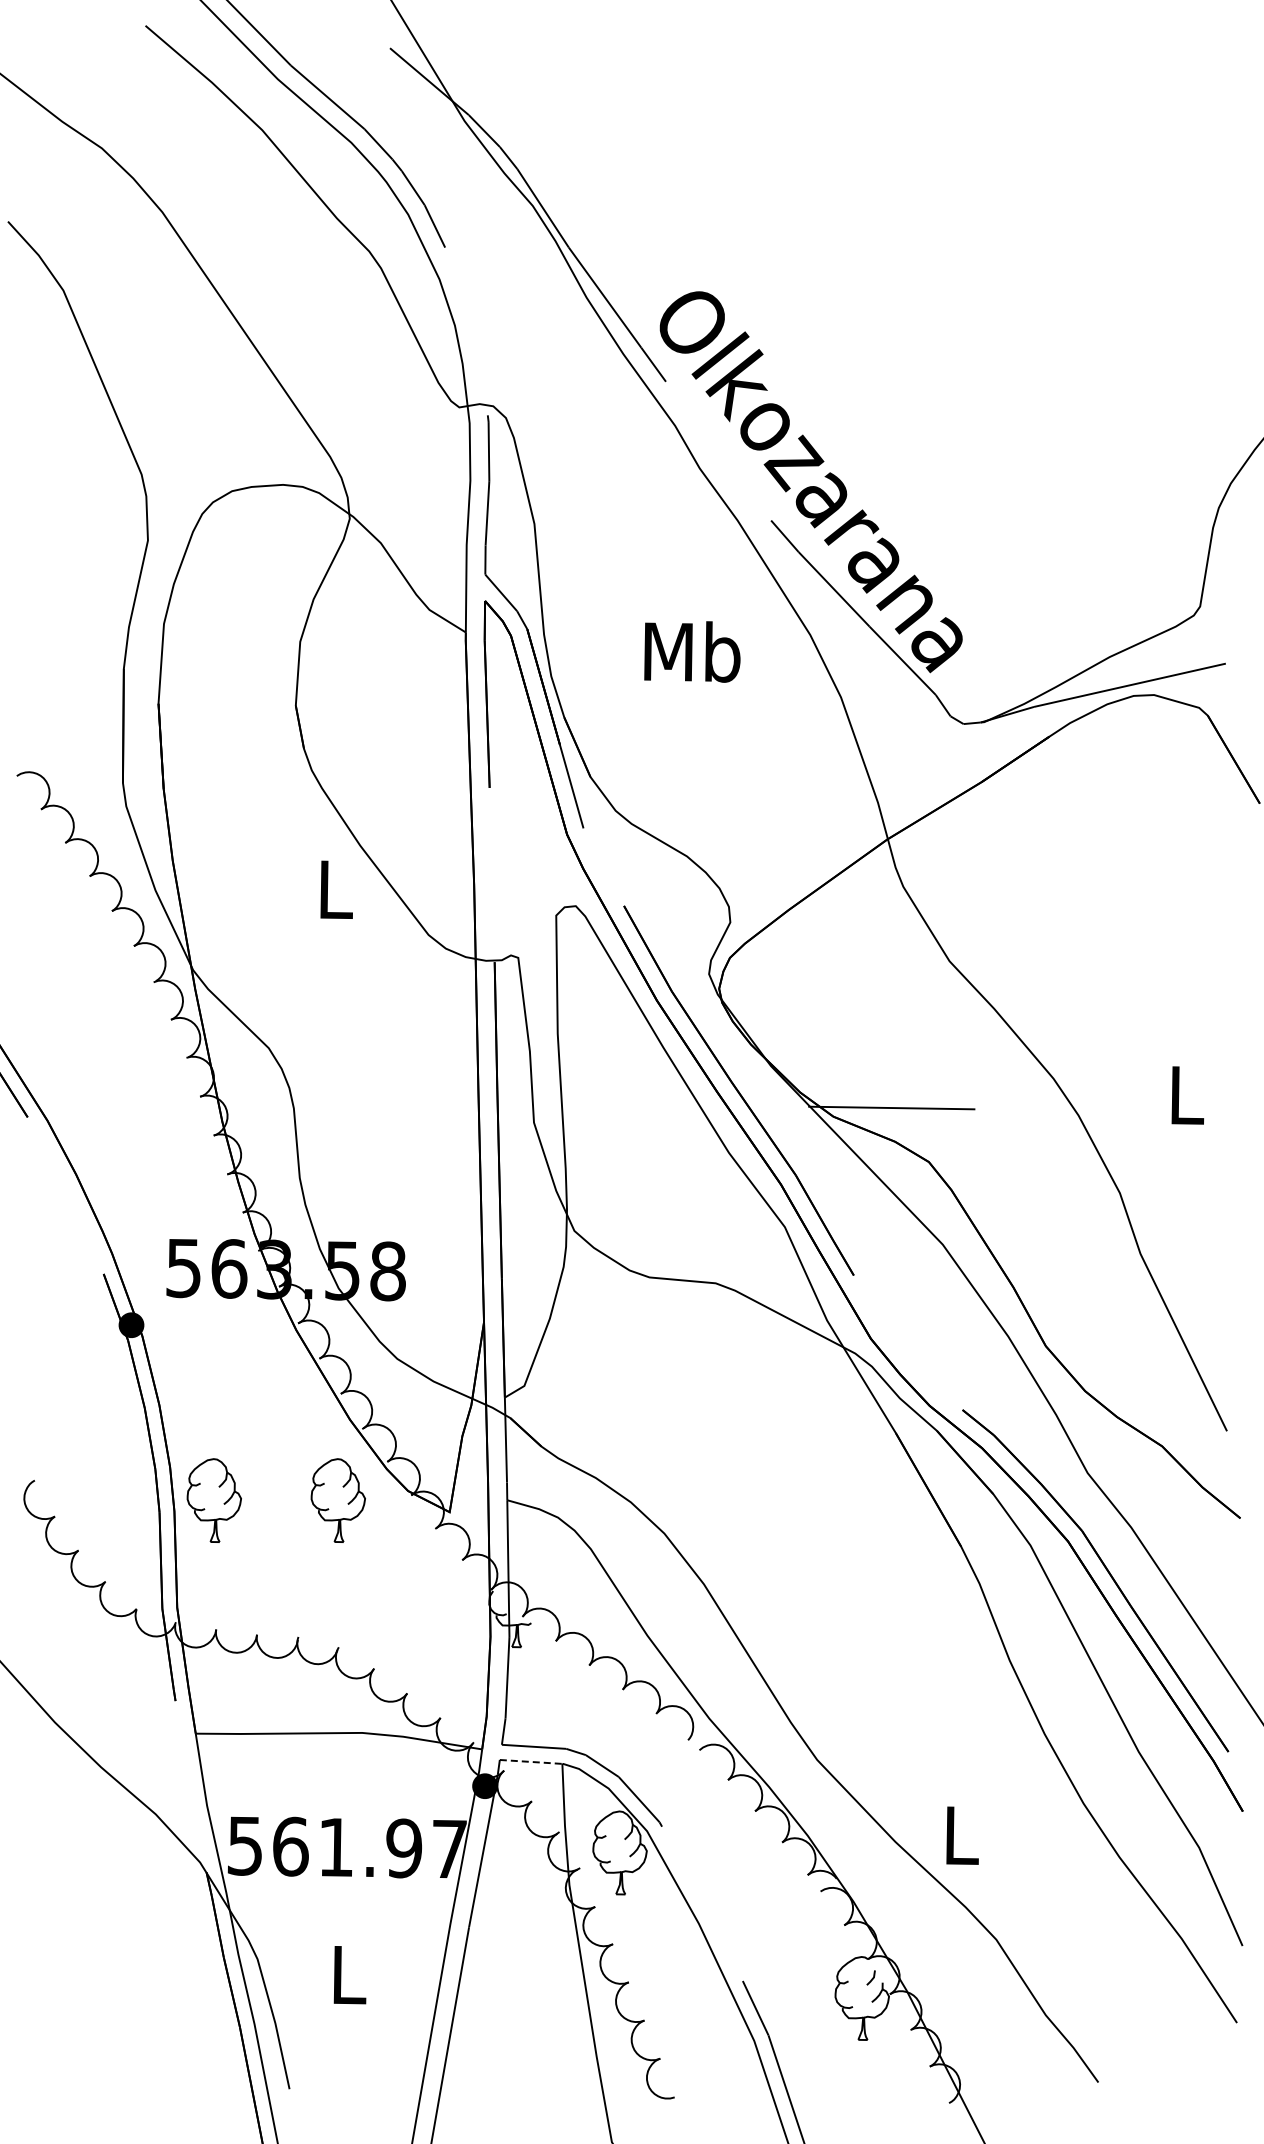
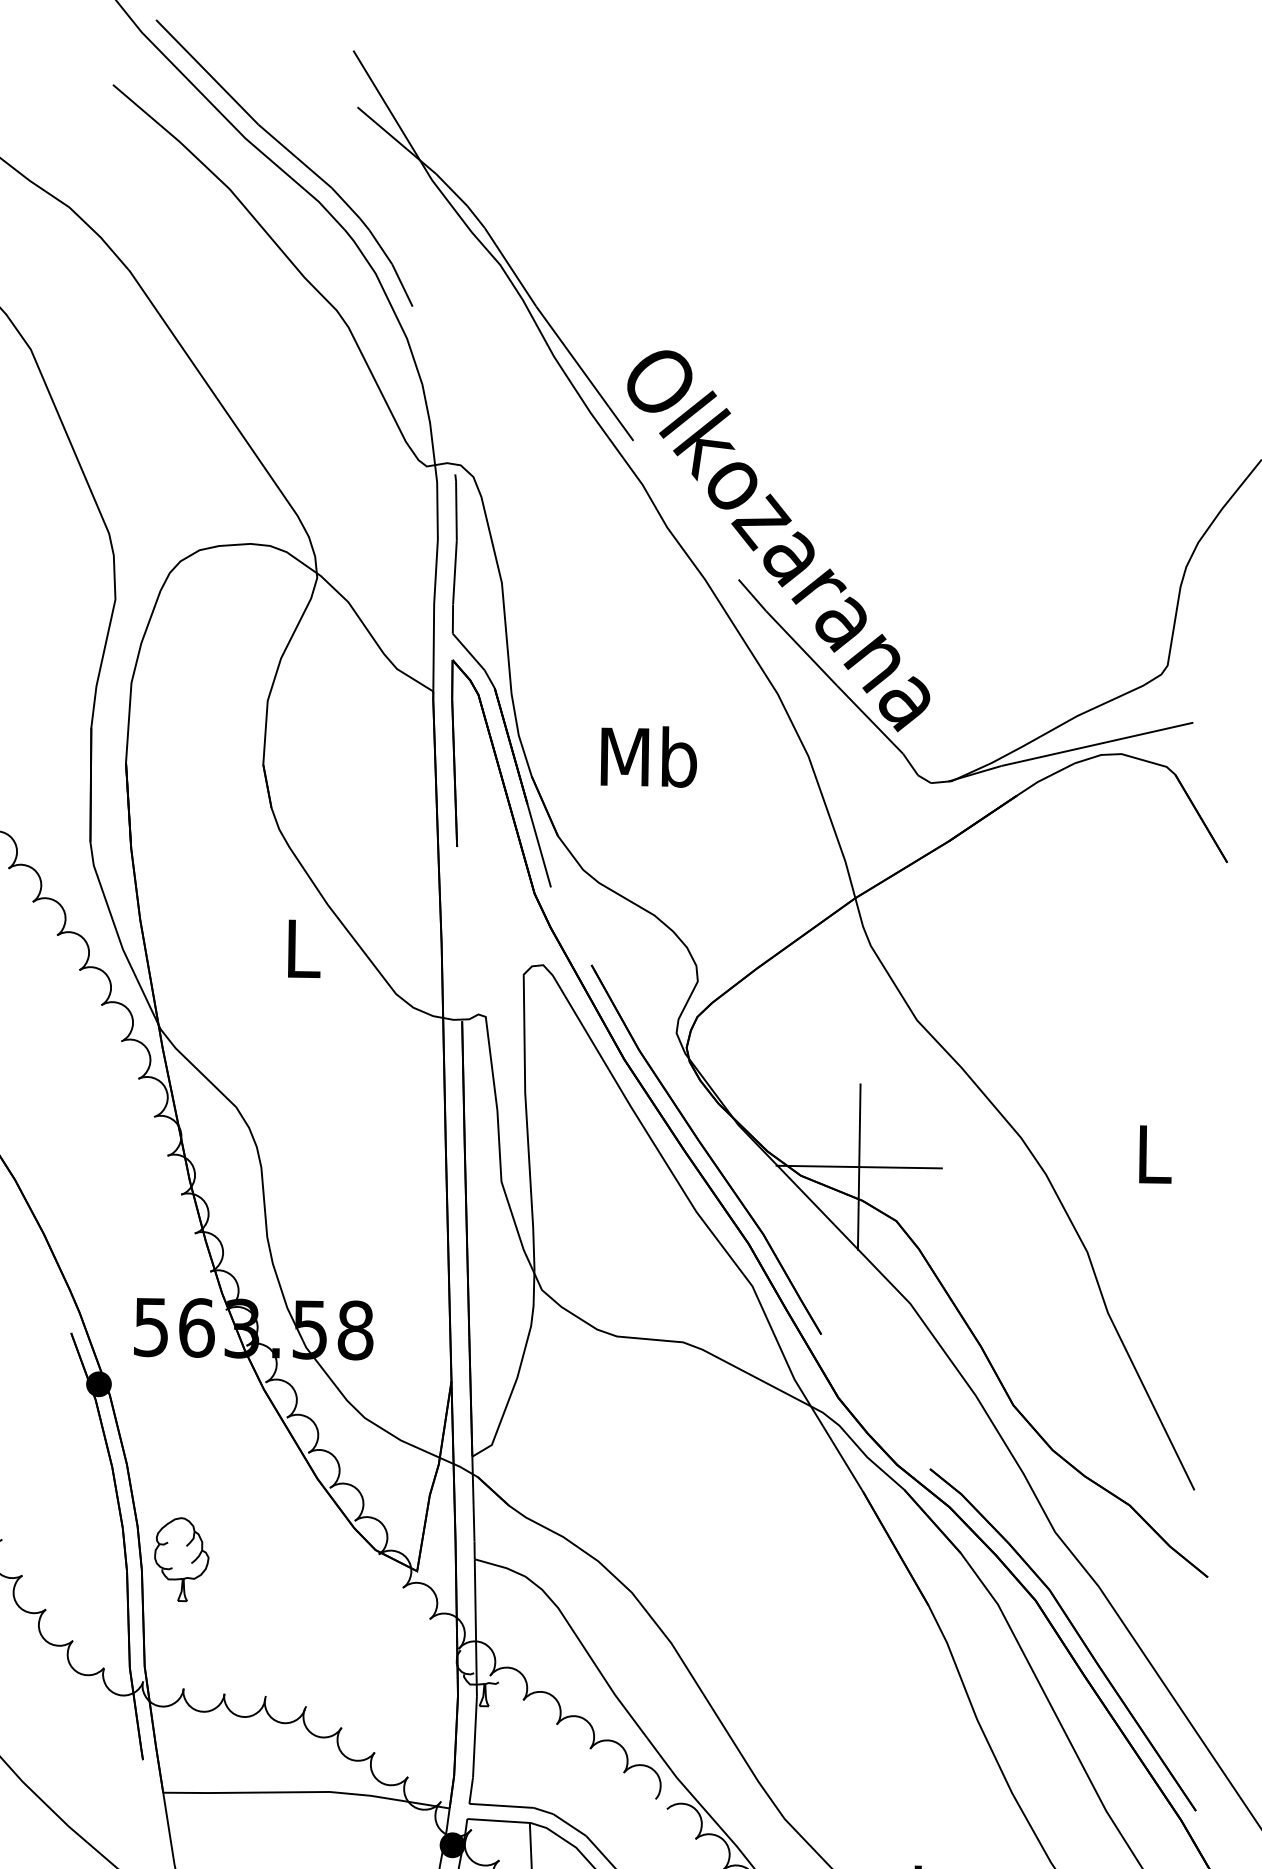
text: (692, 651) -> (648, 756), moved
line: (891, 1107) -> (858, 1166), added
part: (337, 1500) -> (304, 1559), removed
line: (531, 1761) -> (498, 1820), dashed -> solid

